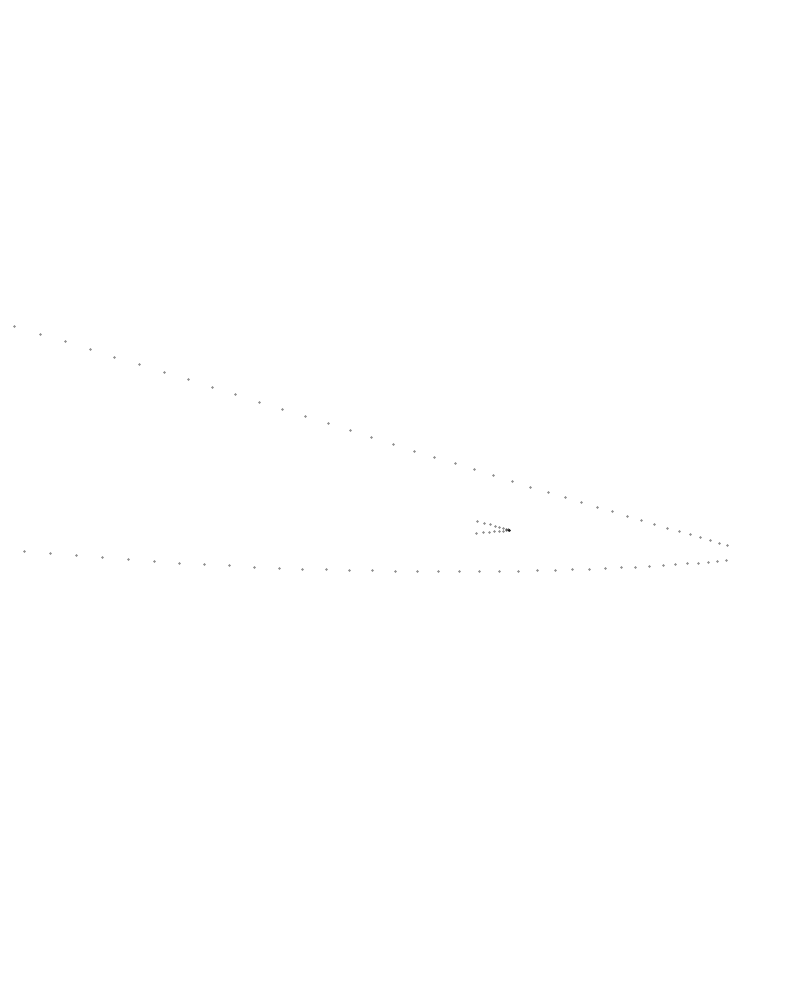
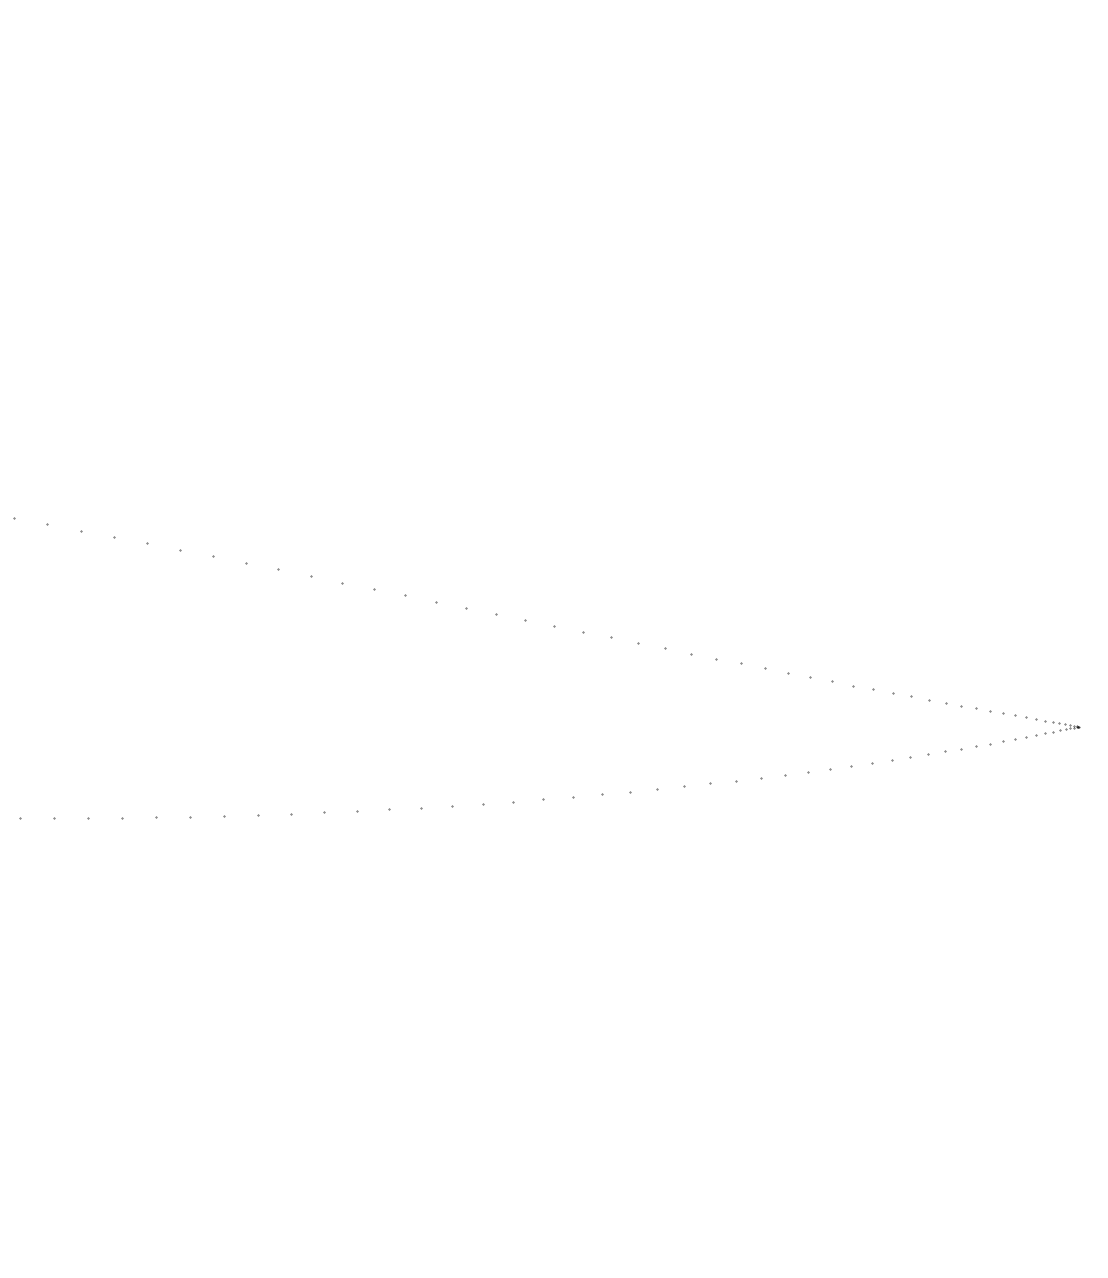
part: (493, 528) -> (1057, 727), moved

